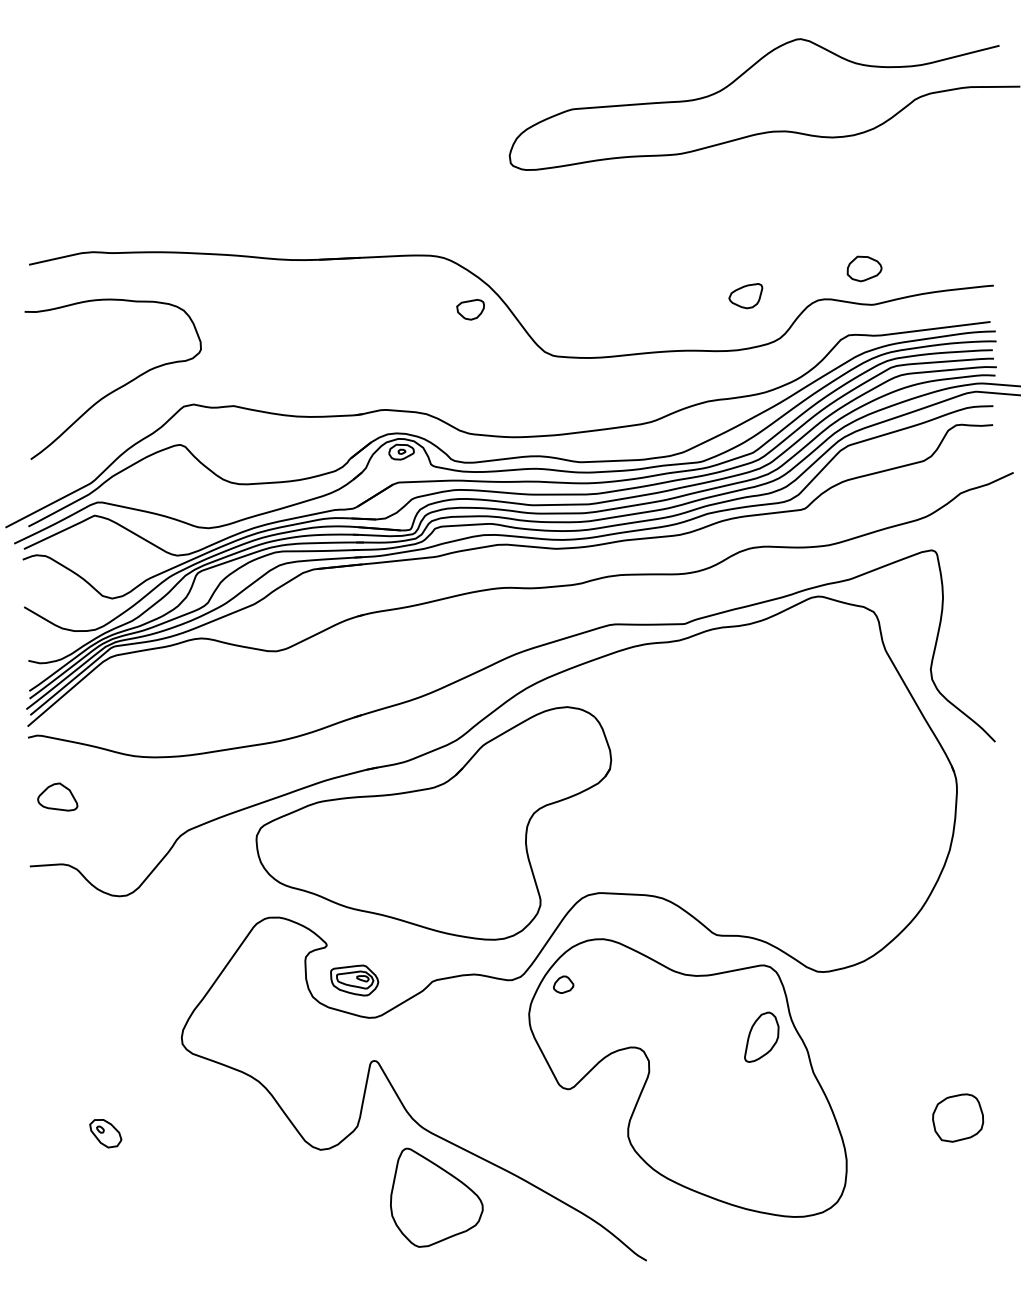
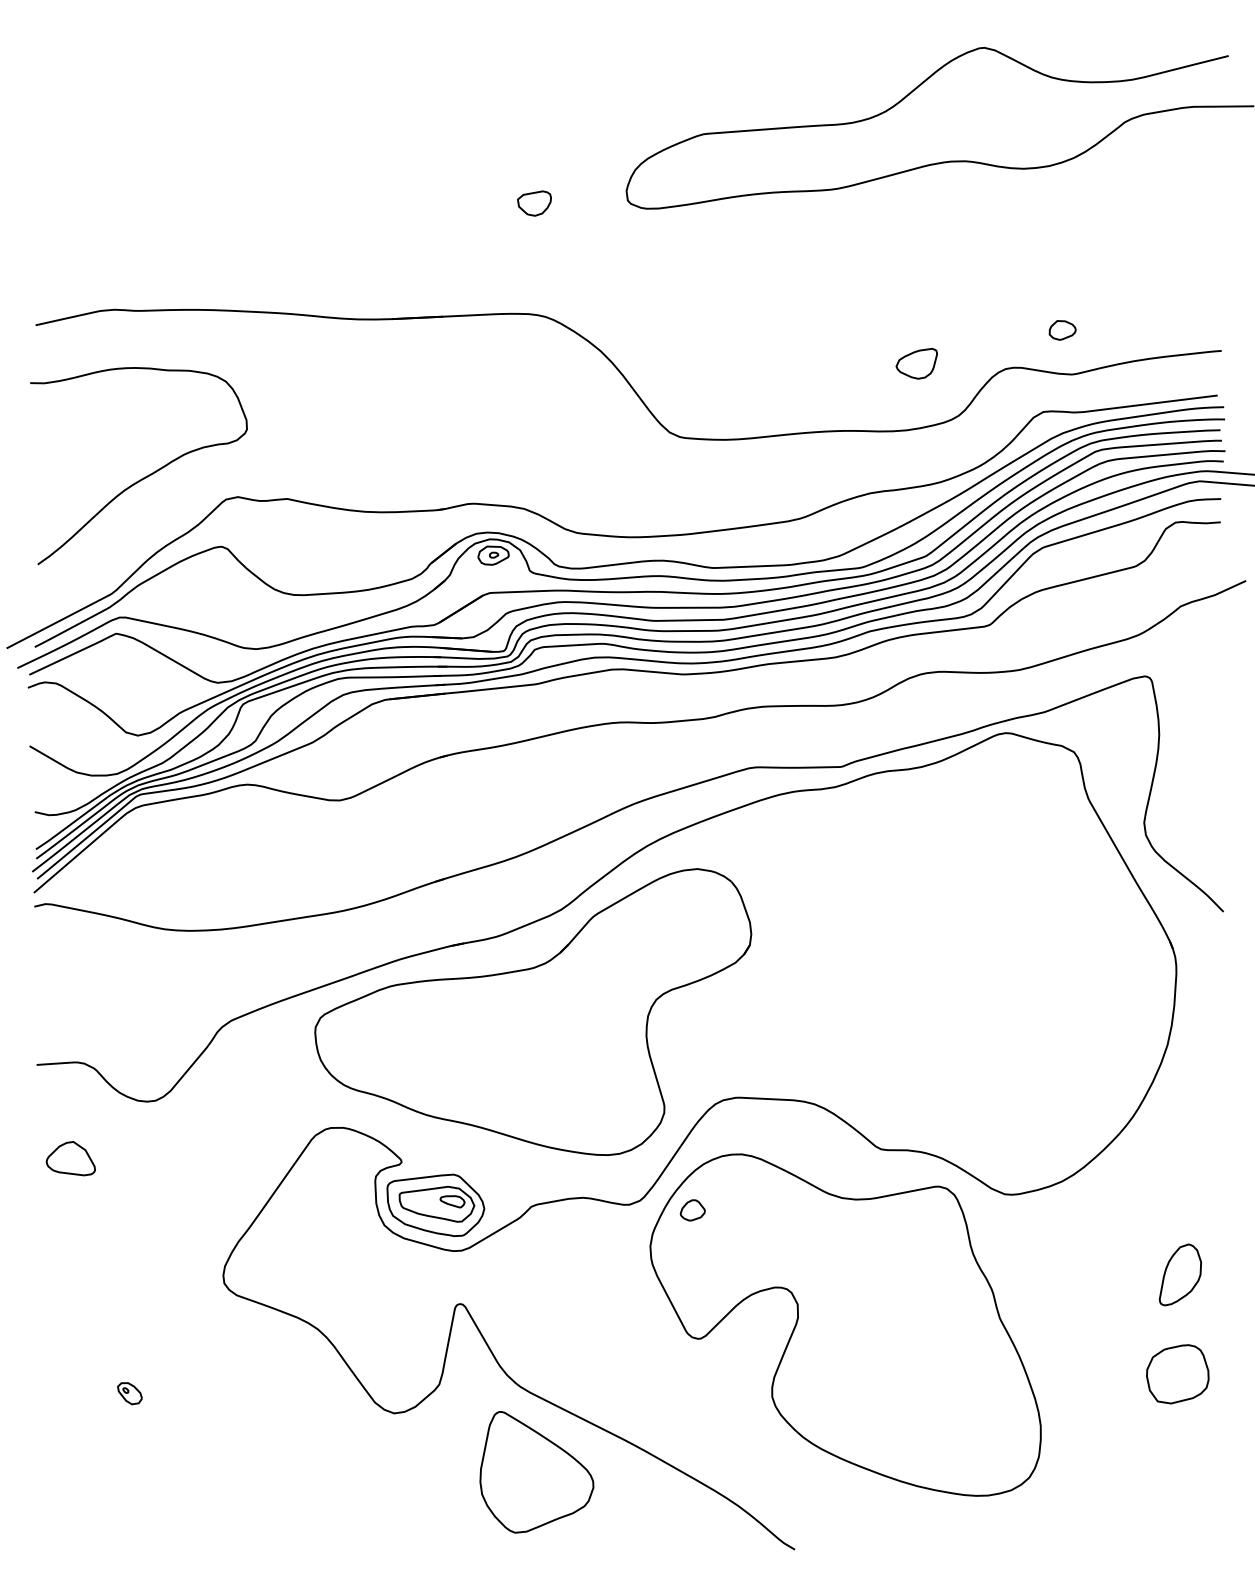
part: (864, 269) -> (1062, 330), size x0.62
part: (470, 309) -> (534, 203), moved
part: (57, 796) -> (70, 1158), moved
part: (354, 979) -> (435, 1204), size x1.67
part: (761, 1036) -> (1179, 1274), moved
part: (105, 1133) -> (129, 1393), size x0.62

